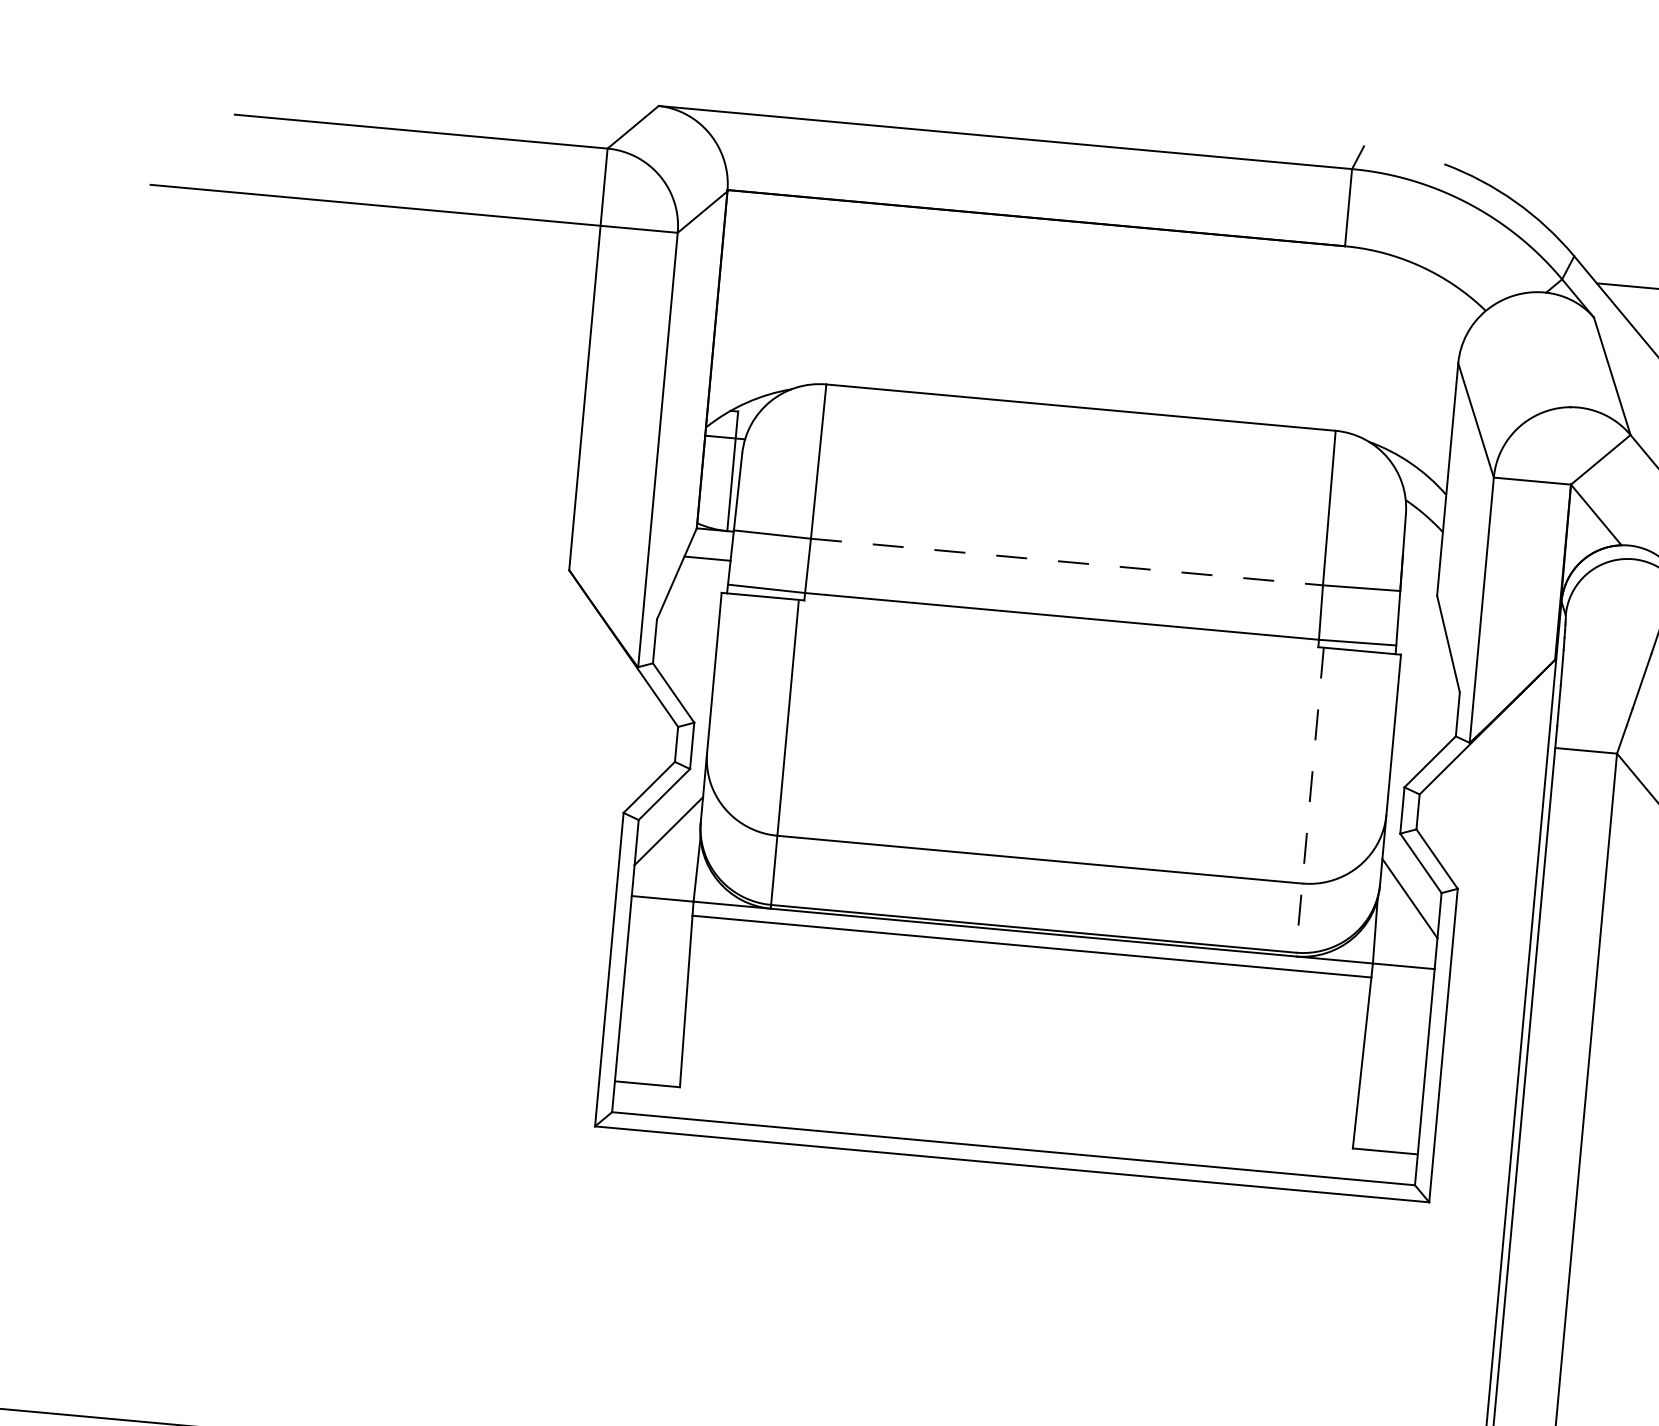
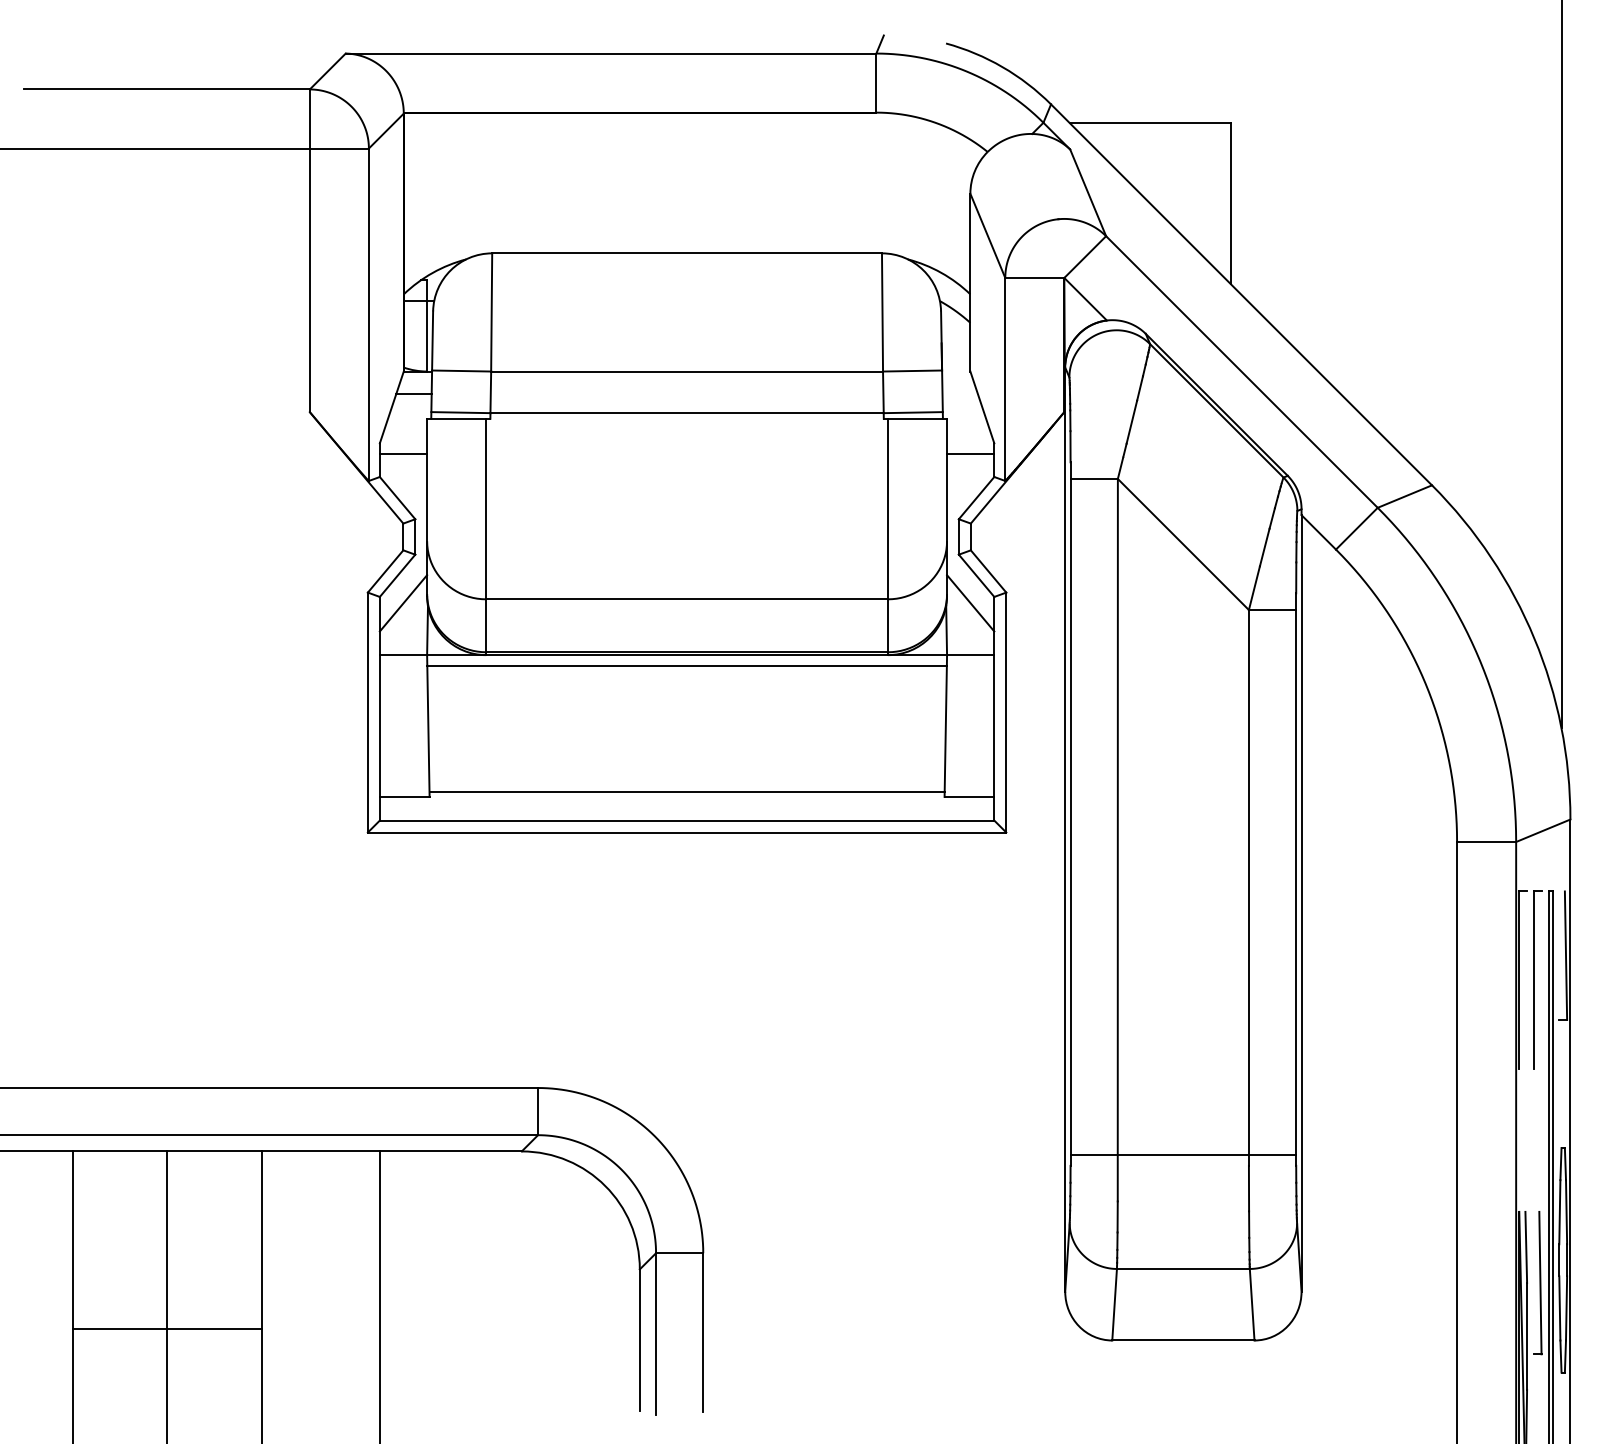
line: (1067, 562) -> (687, 371), dashed -> solid
line: (686, 636) -> (403, 454), added
line: (1427, 704) -> (970, 454), added
line: (1309, 802) -> (887, 537), dashed -> solid
line: (1016, 1111) -> (686, 792), added

